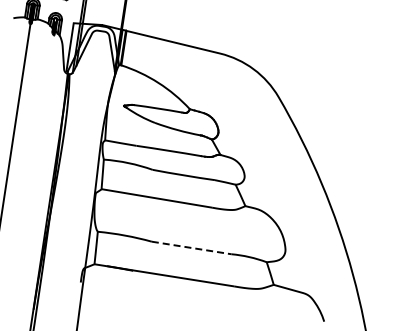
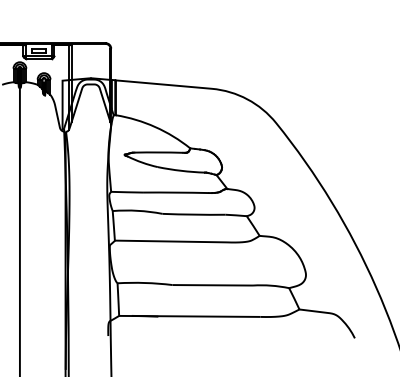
line: (192, 248) -> (213, 285), dashed -> solid

